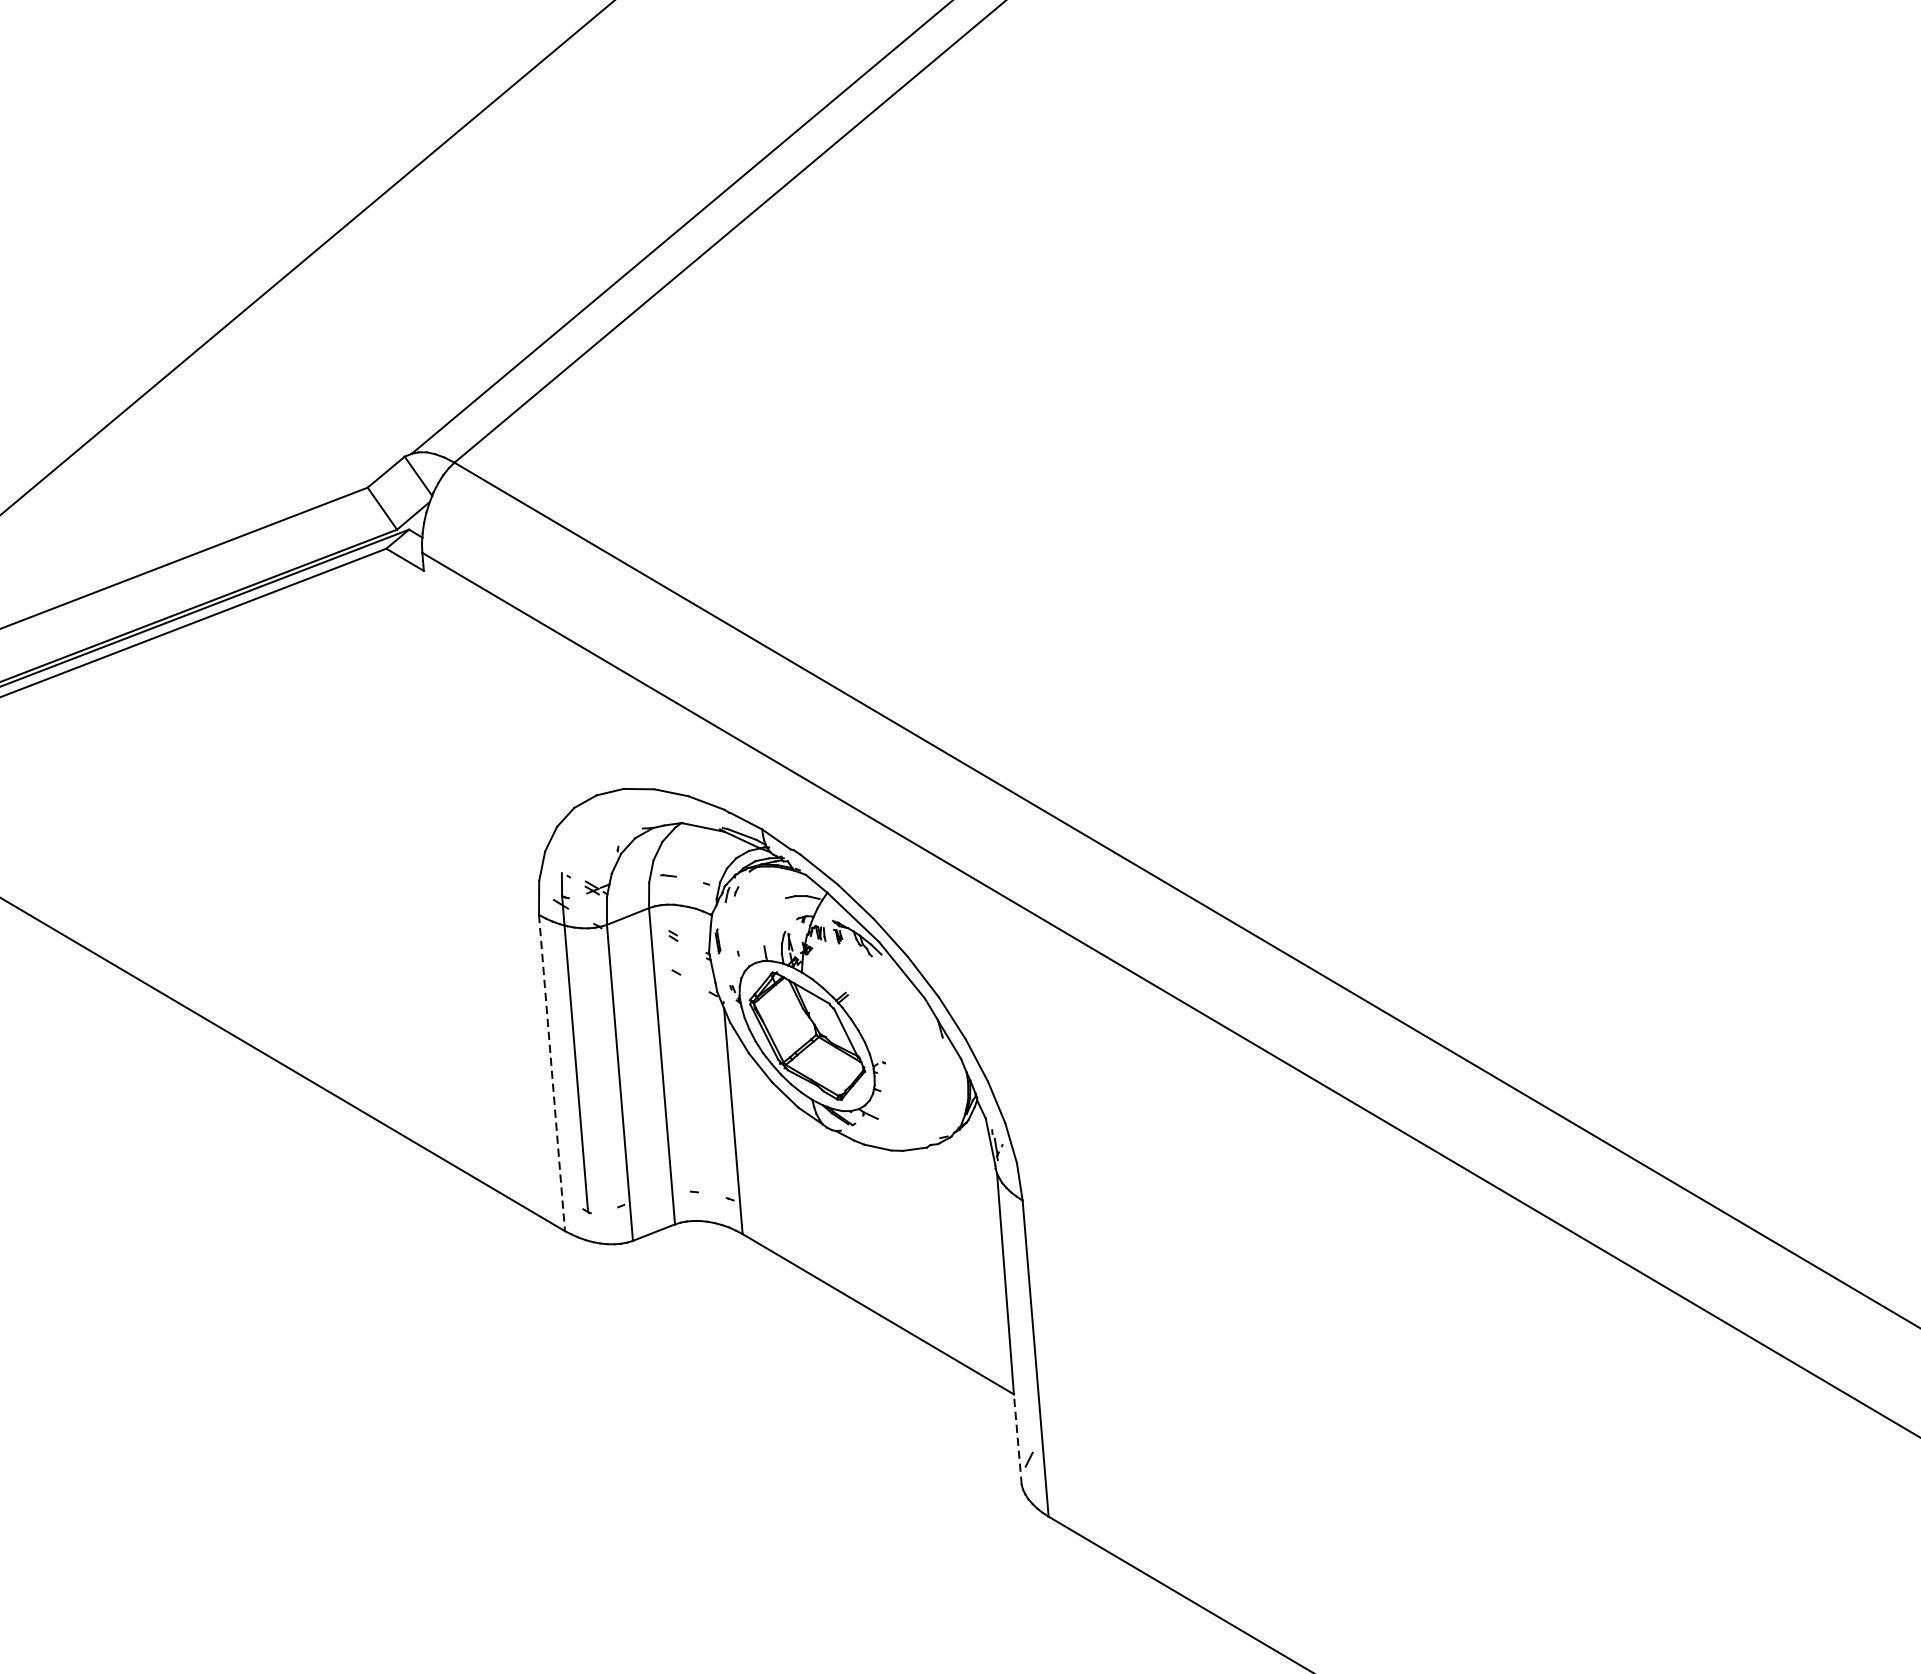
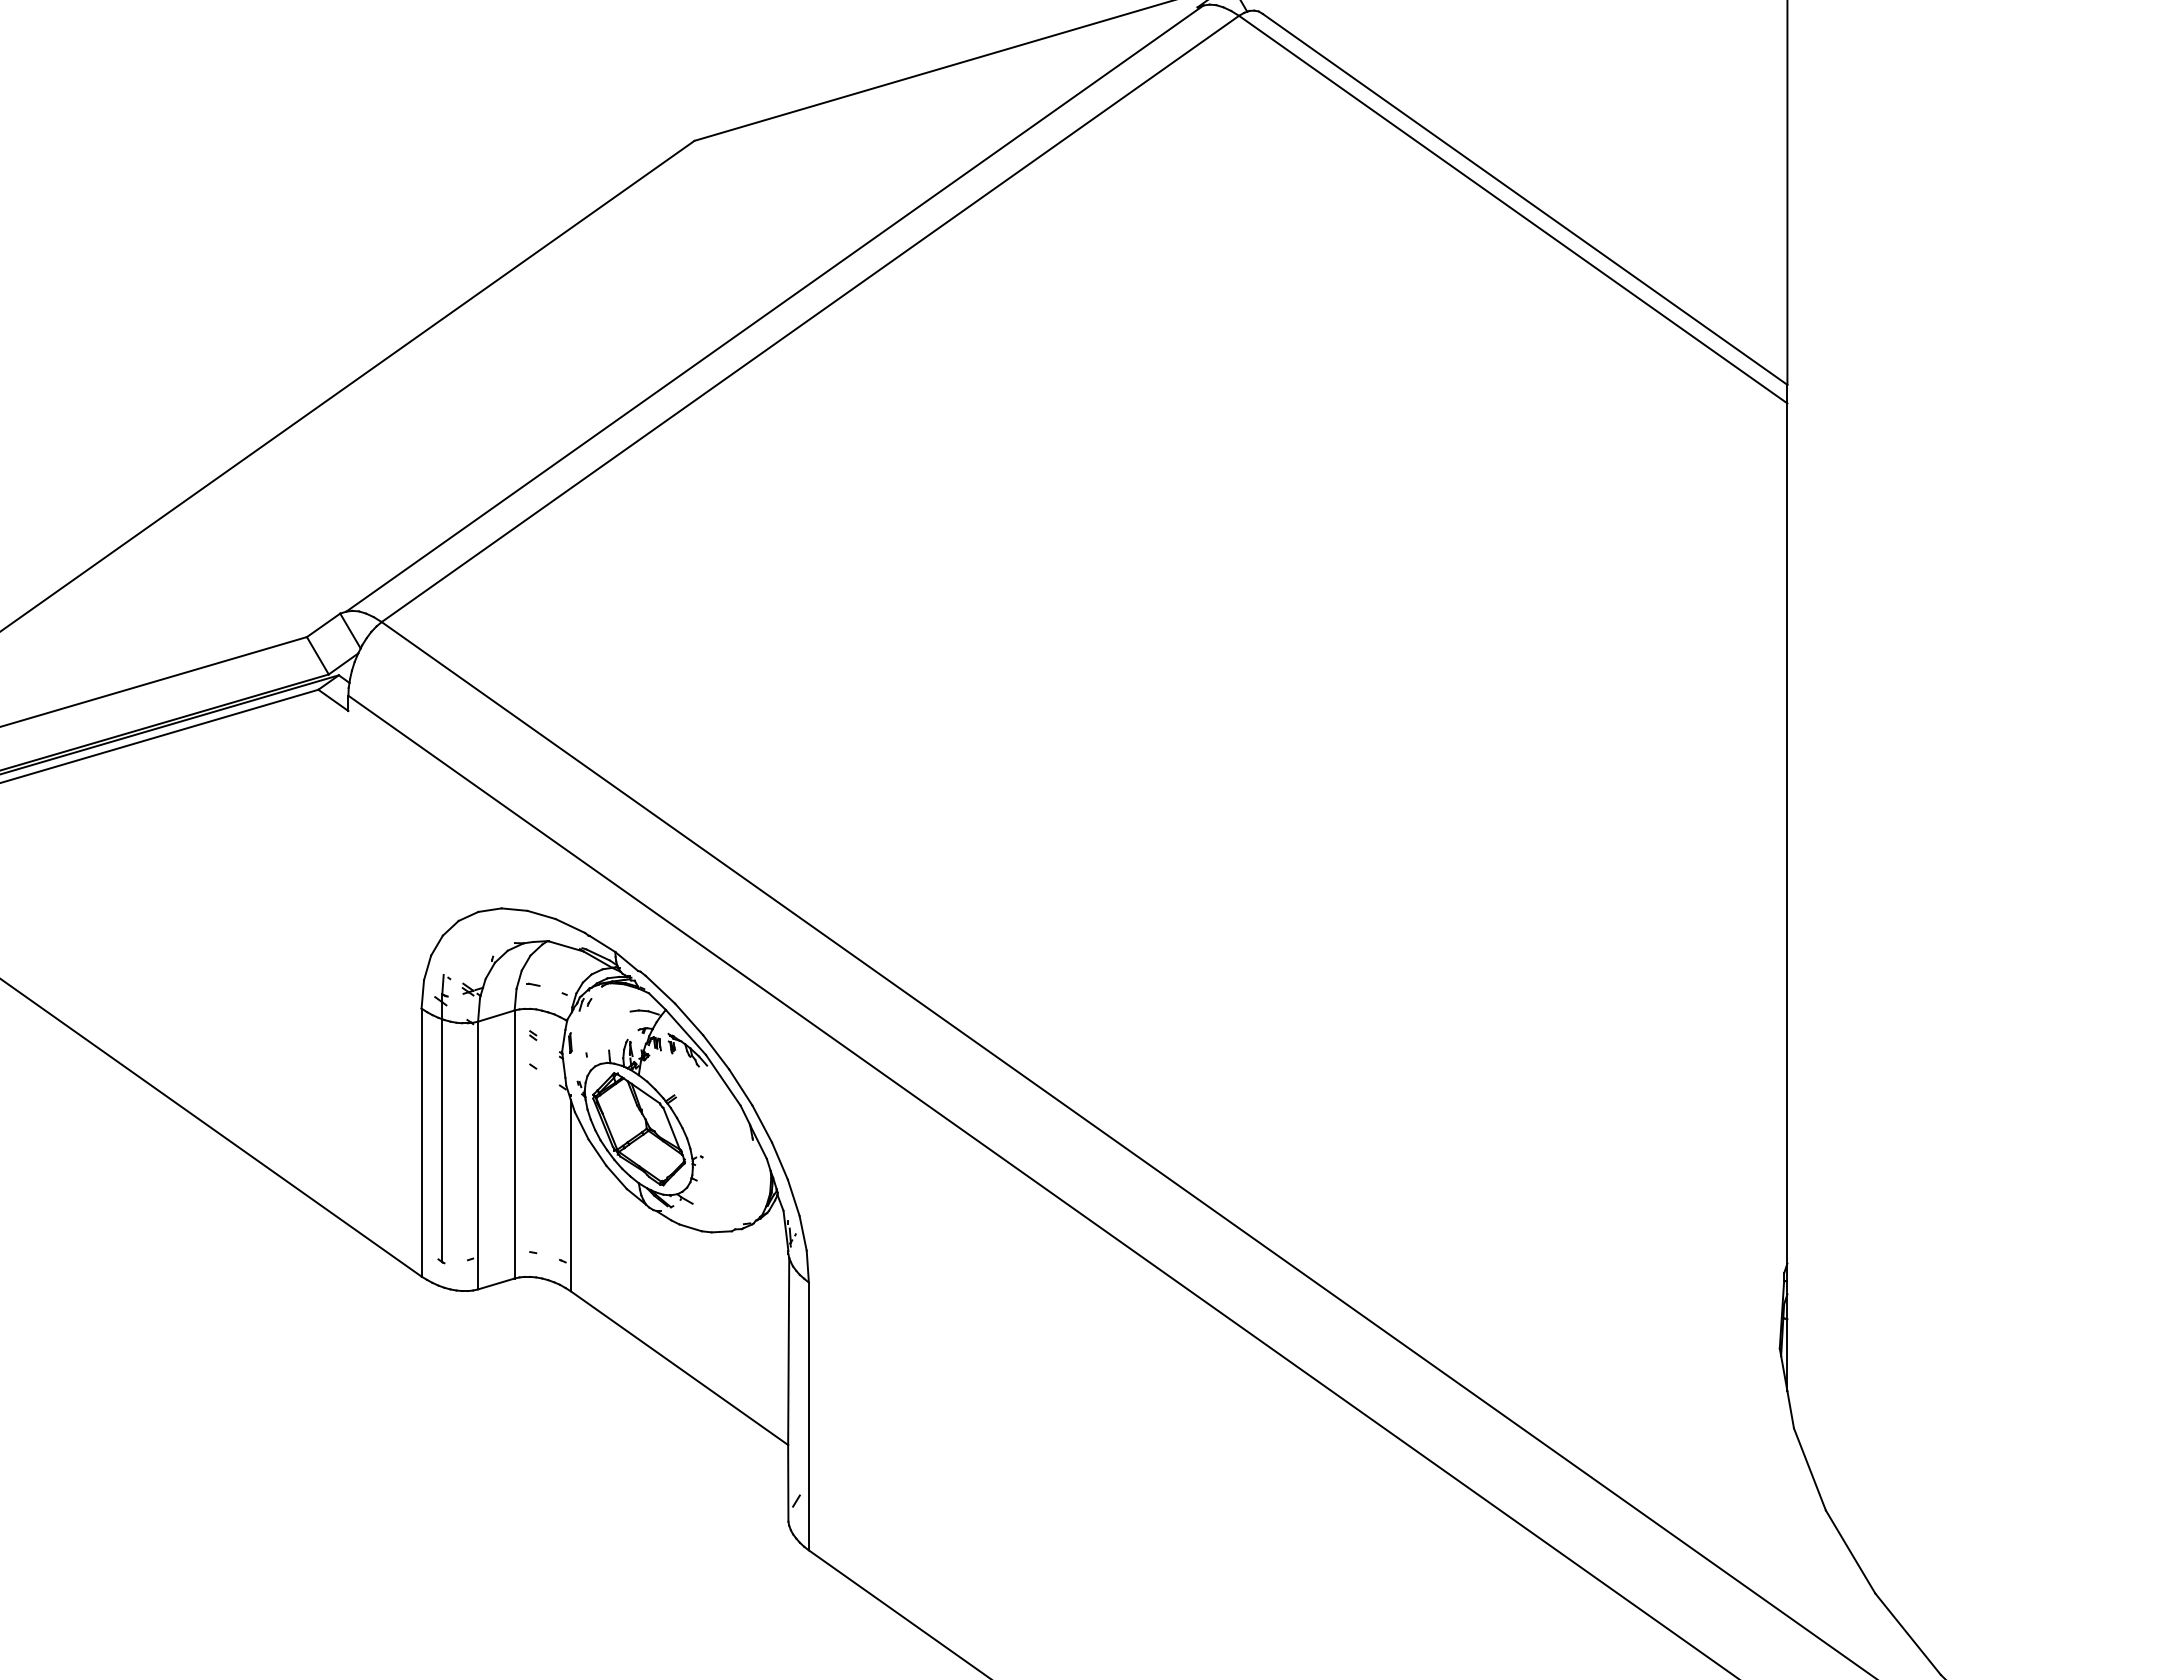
line: (552, 1074) -> (421, 1143), dashed -> solid
line: (1017, 1438) -> (788, 1482), dashed -> solid

